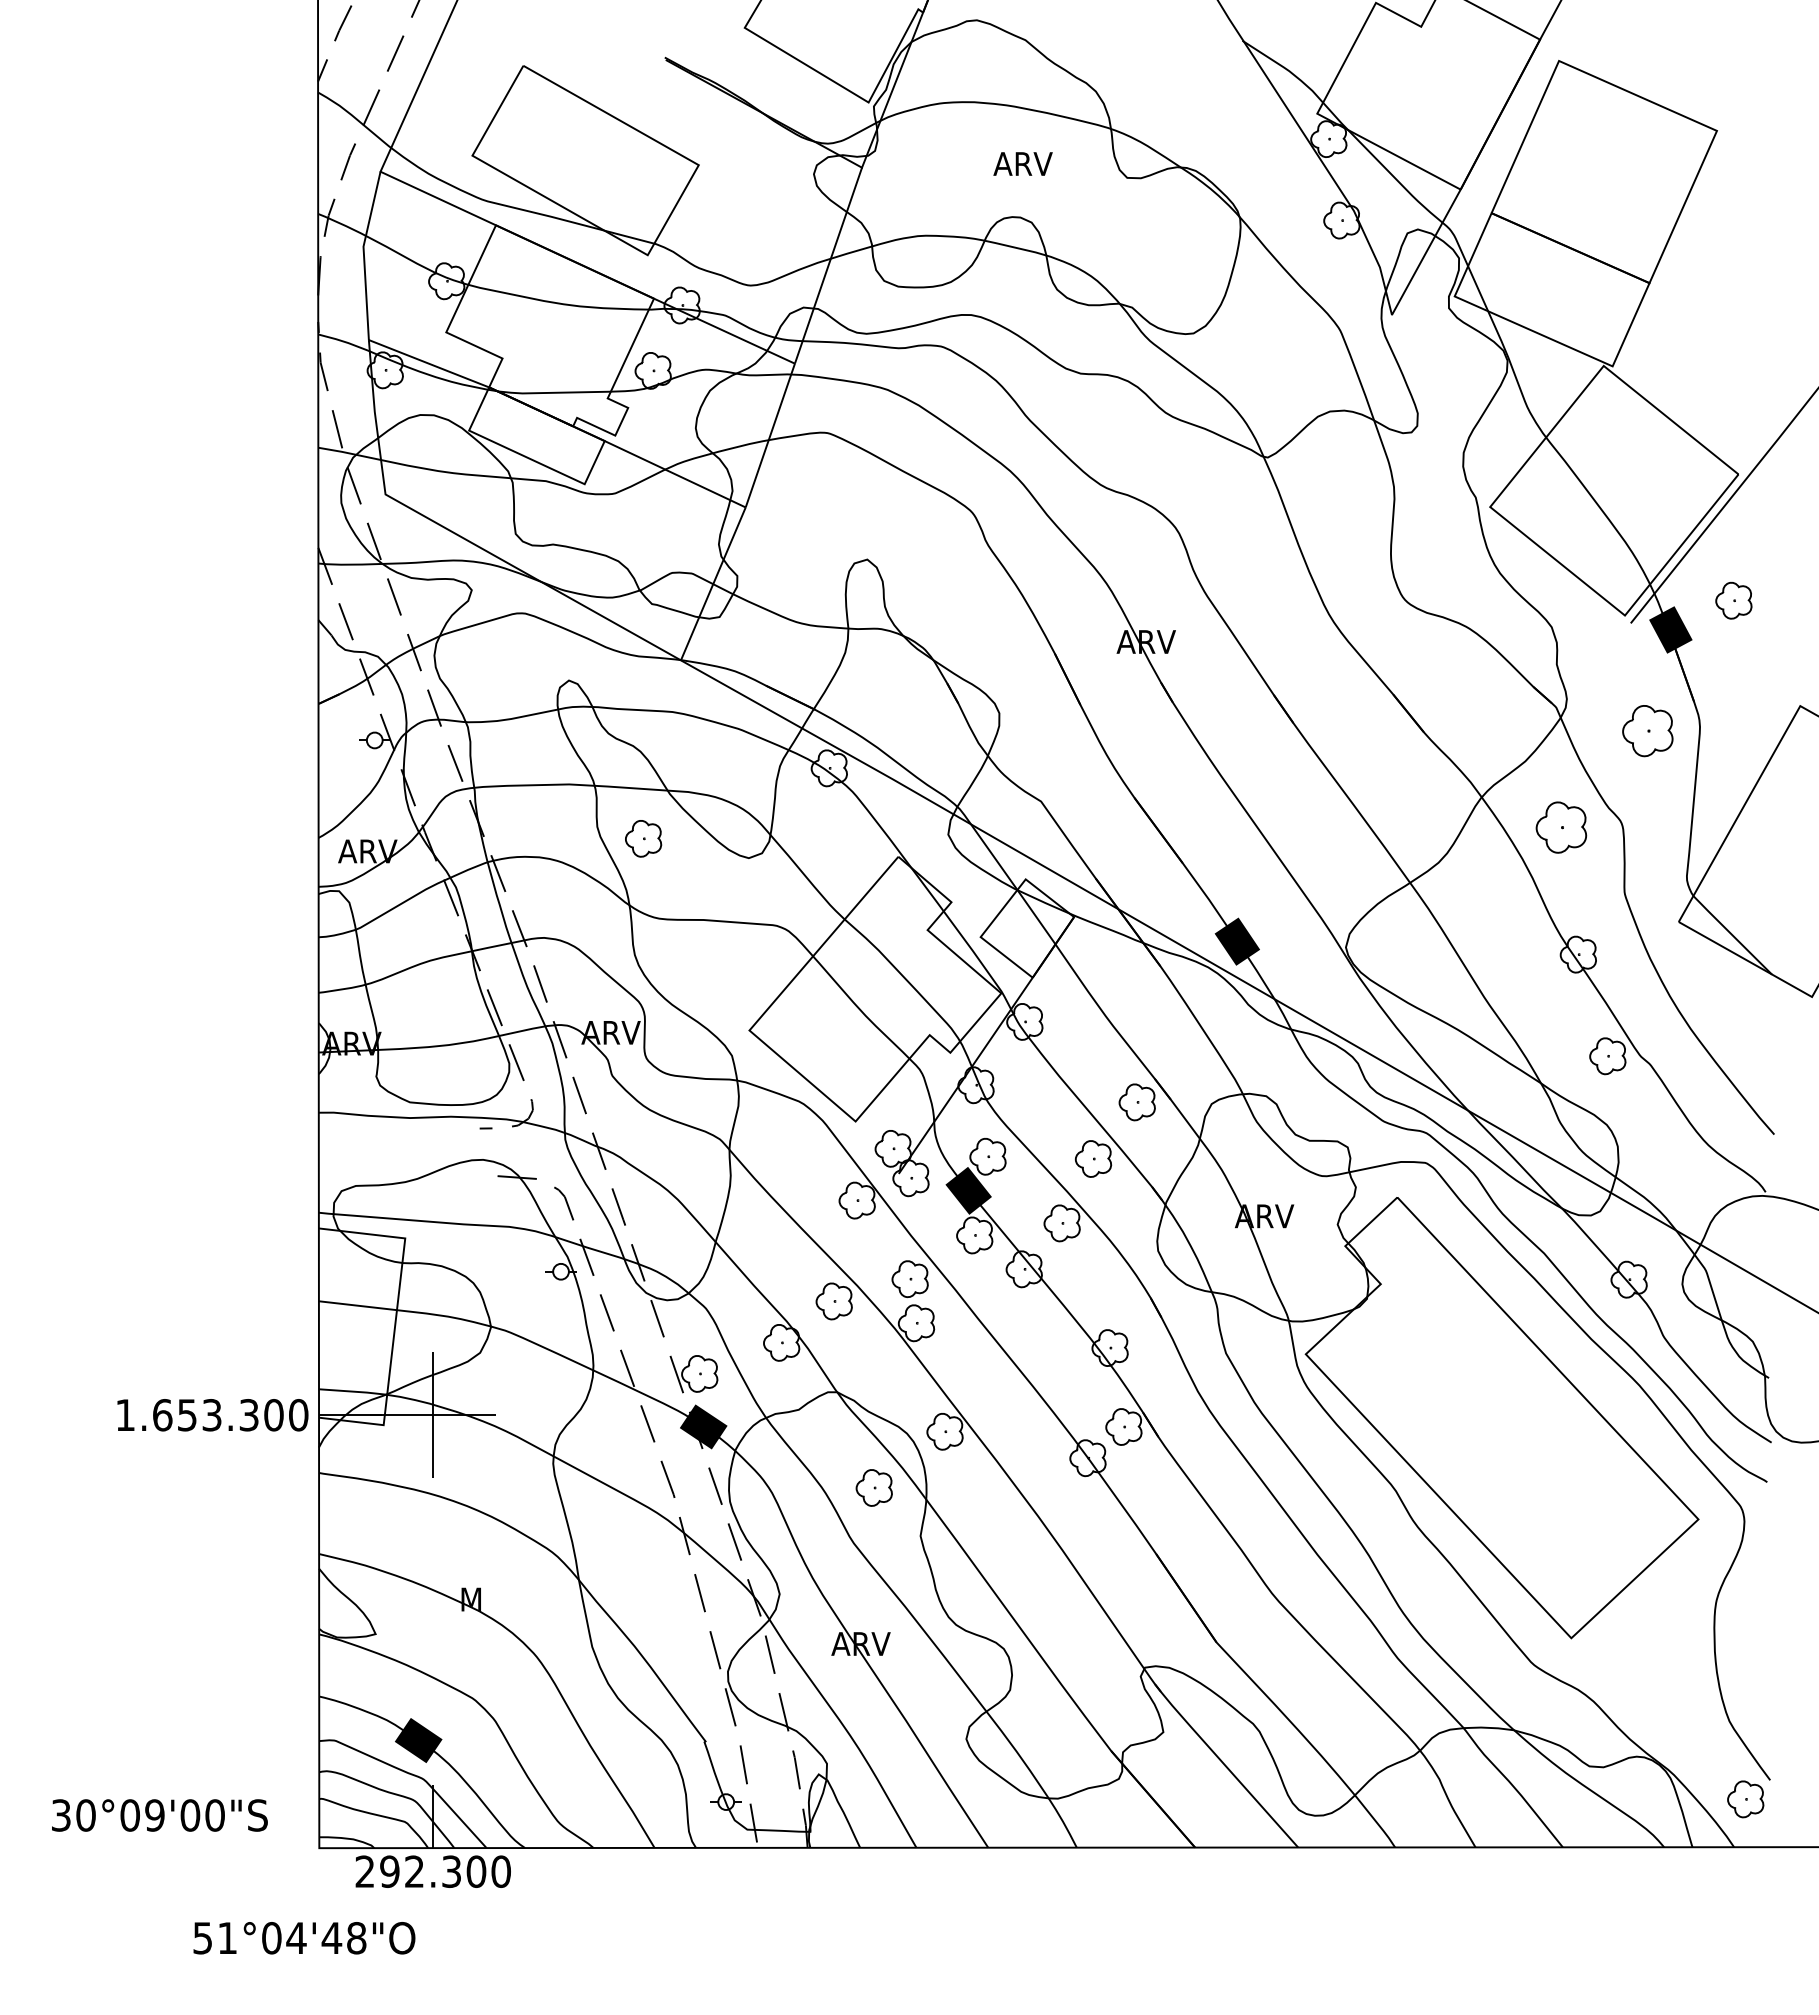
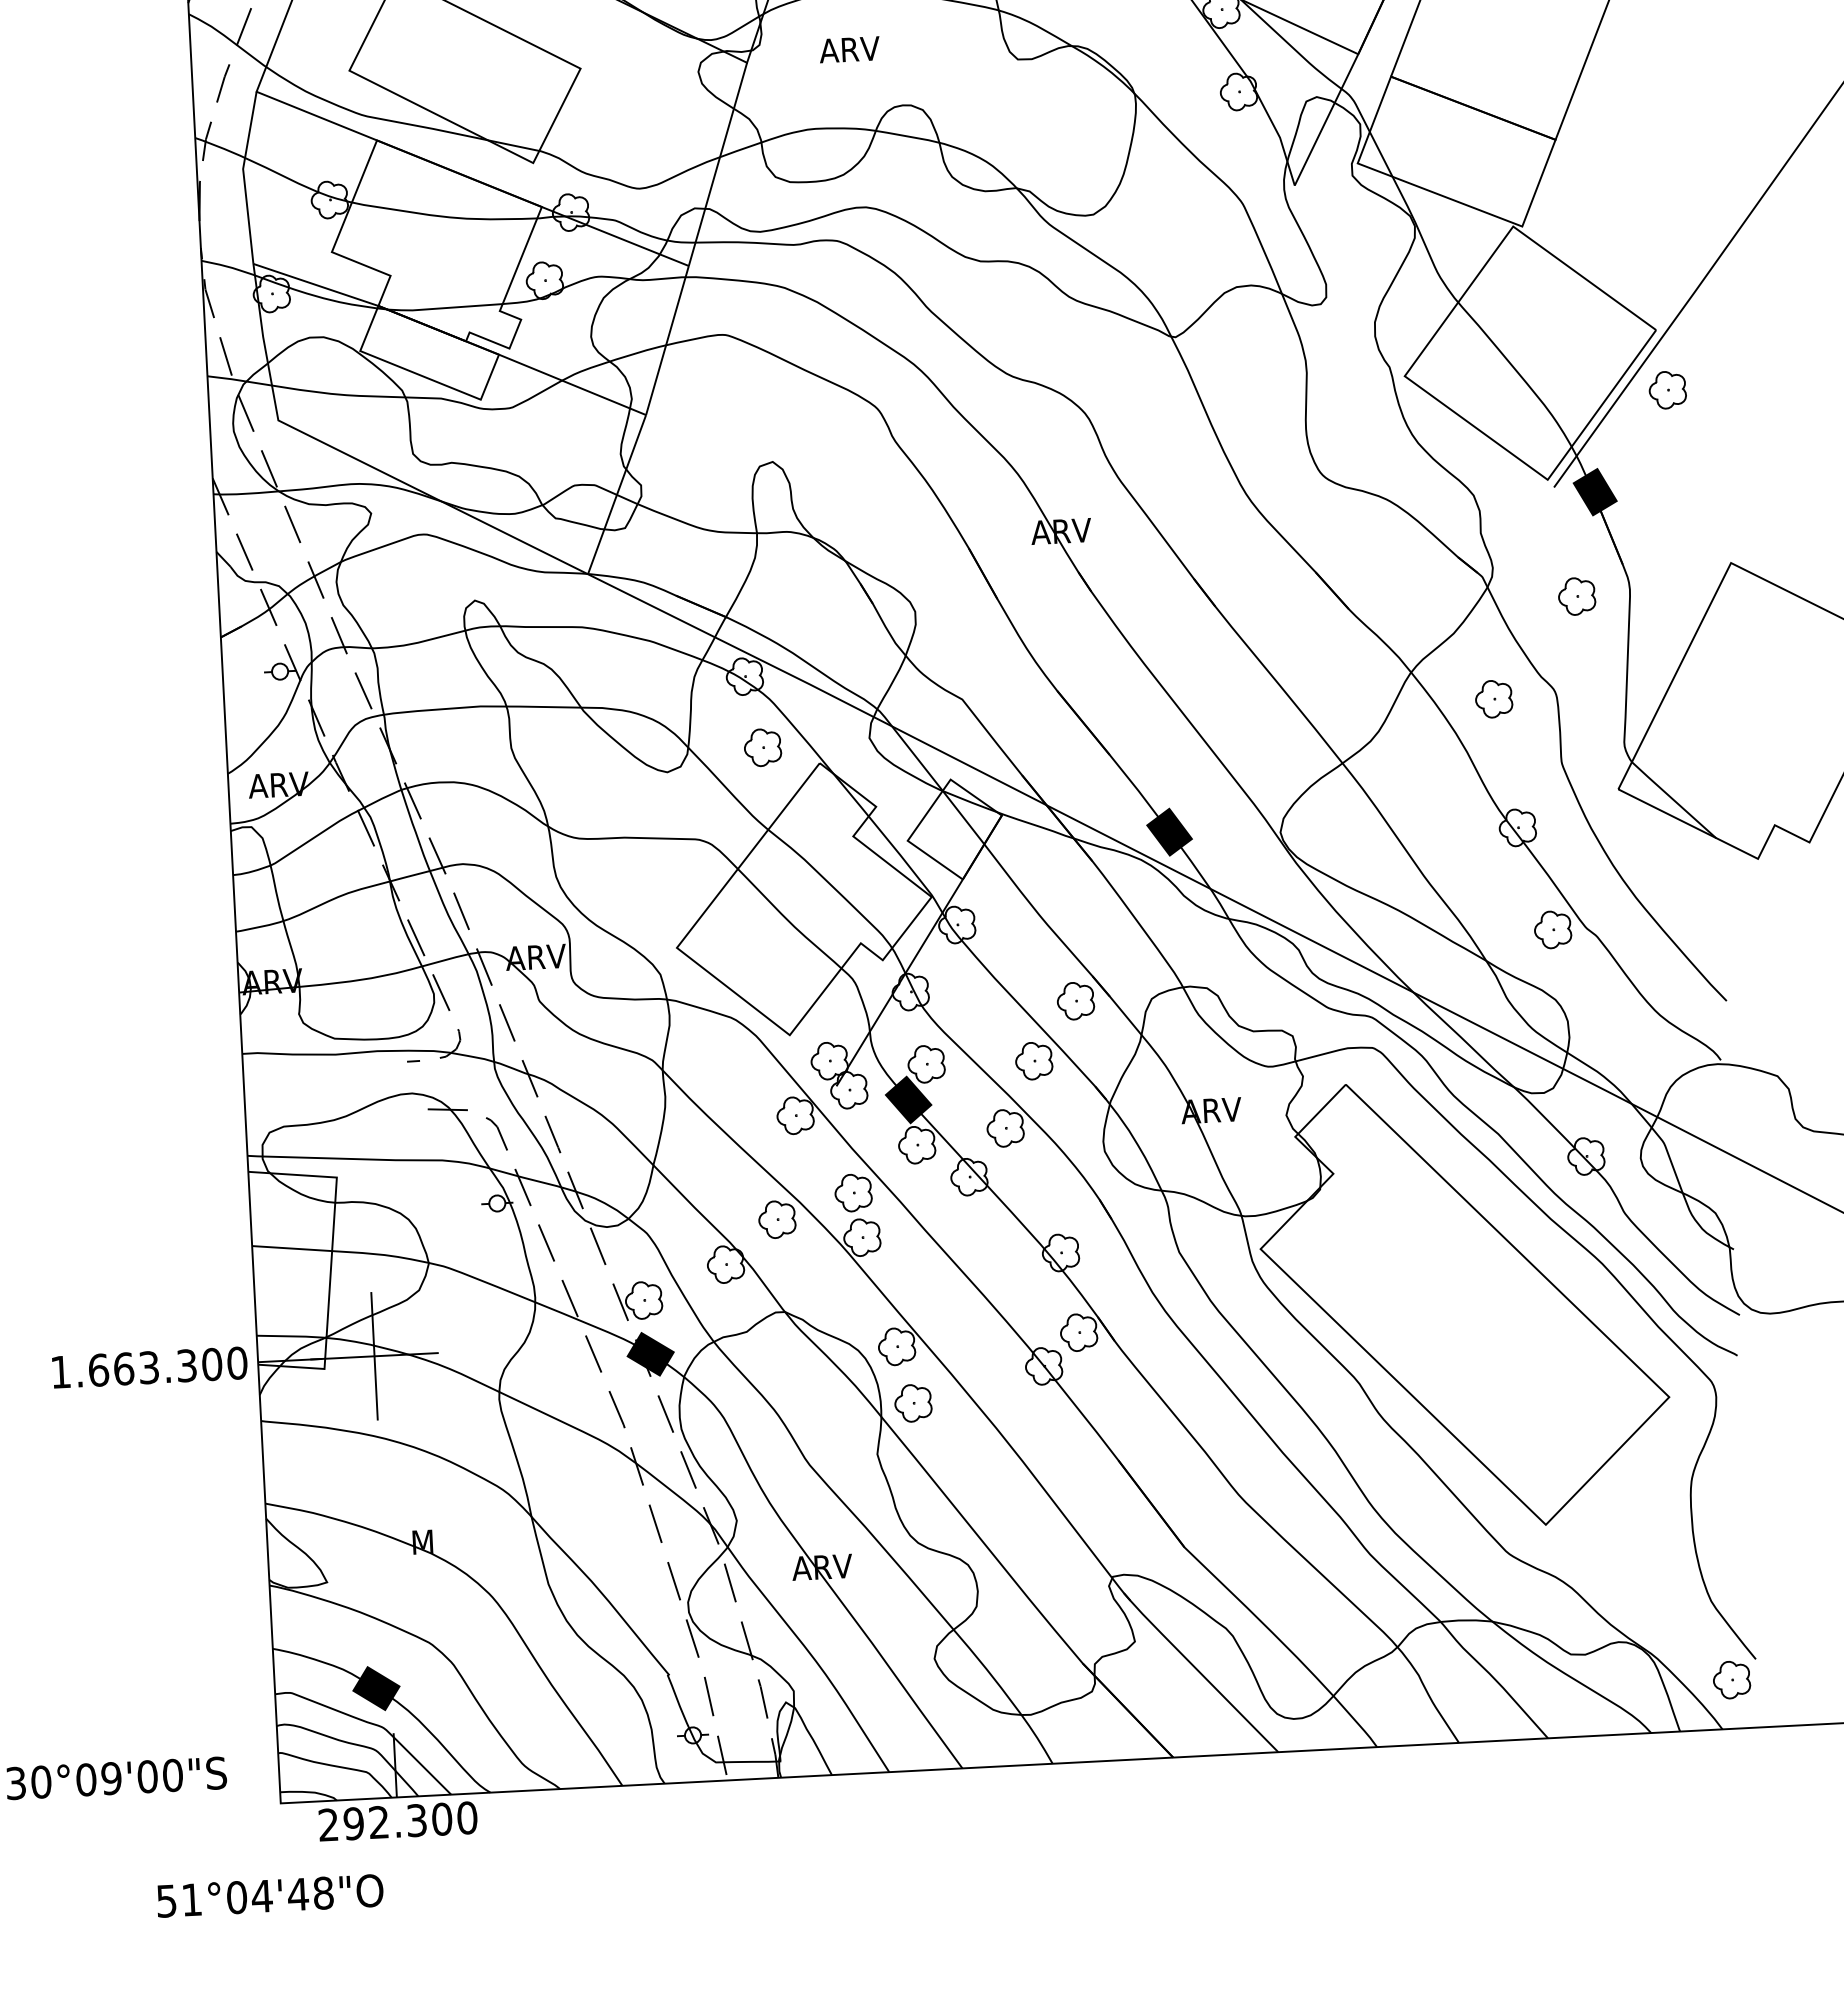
text: (1022, 163) -> (849, 49), moved
part: (1733, 600) -> (1667, 389), moved
part: (1647, 731) -> (1576, 596), size x0.71
part: (1561, 827) -> (1493, 699), size x0.71
part: (643, 838) -> (762, 747), moved
text: (187, 1415) -> (124, 1369), 1.653.300 -> 1.663.300
part: (873, 1487) -> (912, 1402), moved

